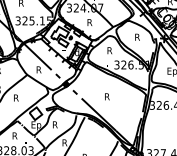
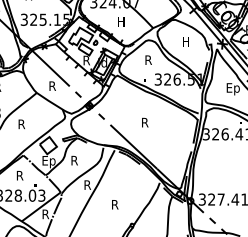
text: (89, 22) -> (121, 21), R -> H
text: (137, 36) -> (186, 41), R -> H
text: (64, 50) -> (86, 60), H -> R

